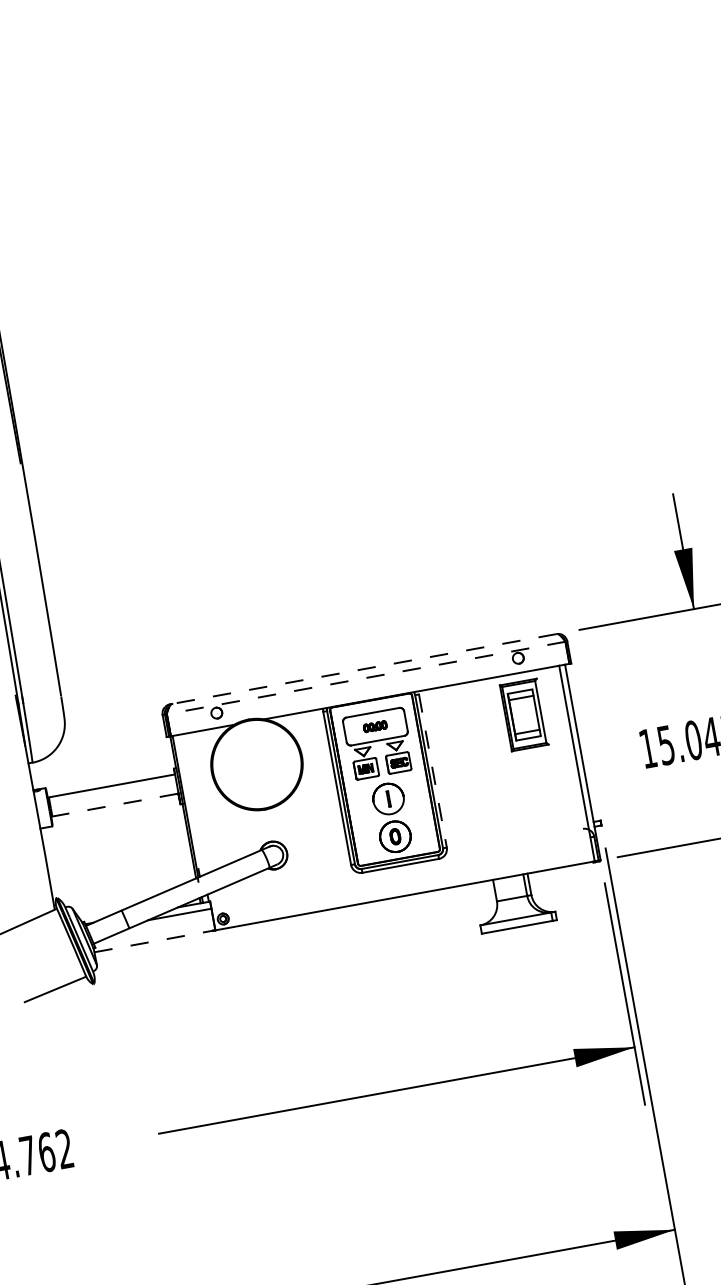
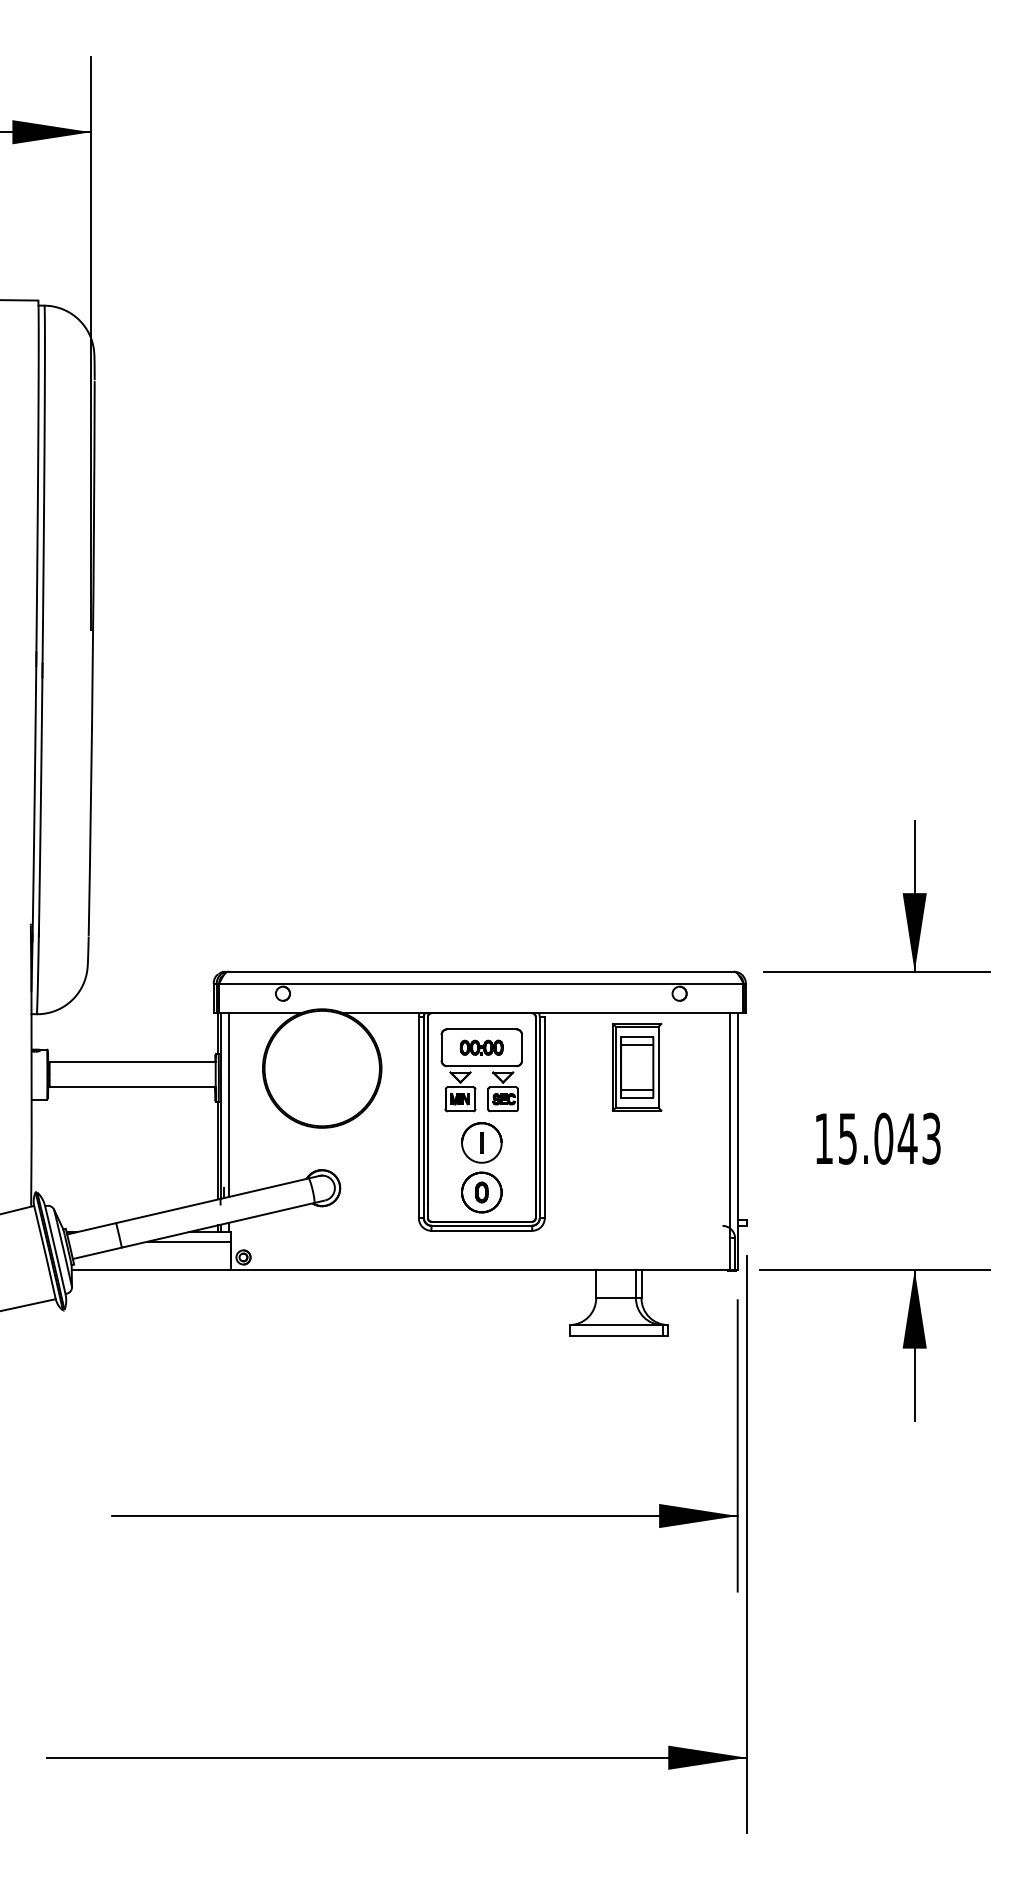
line: (364, 668) -> (481, 971), dashed -> solid
line: (365, 678) -> (480, 983), dashed -> solid
part: (523, 714) -> (636, 1066), moved
part: (375, 726) -> (481, 1047), size x1.43
line: (432, 771) -> (544, 1117), dashed -> solid
line: (191, 804) -> (229, 1104), added
line: (114, 805) -> (131, 1087), dashed -> solid
line: (154, 940) -> (151, 1269), dashed -> solid

